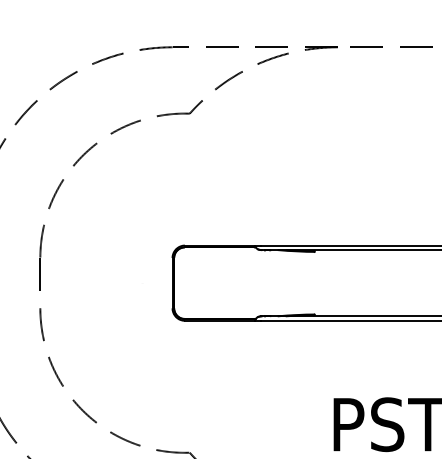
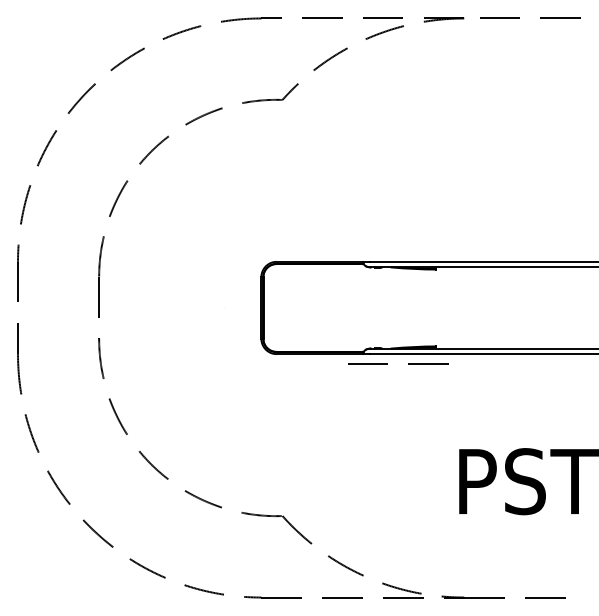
line: (292, 328) -> (408, 363), added

